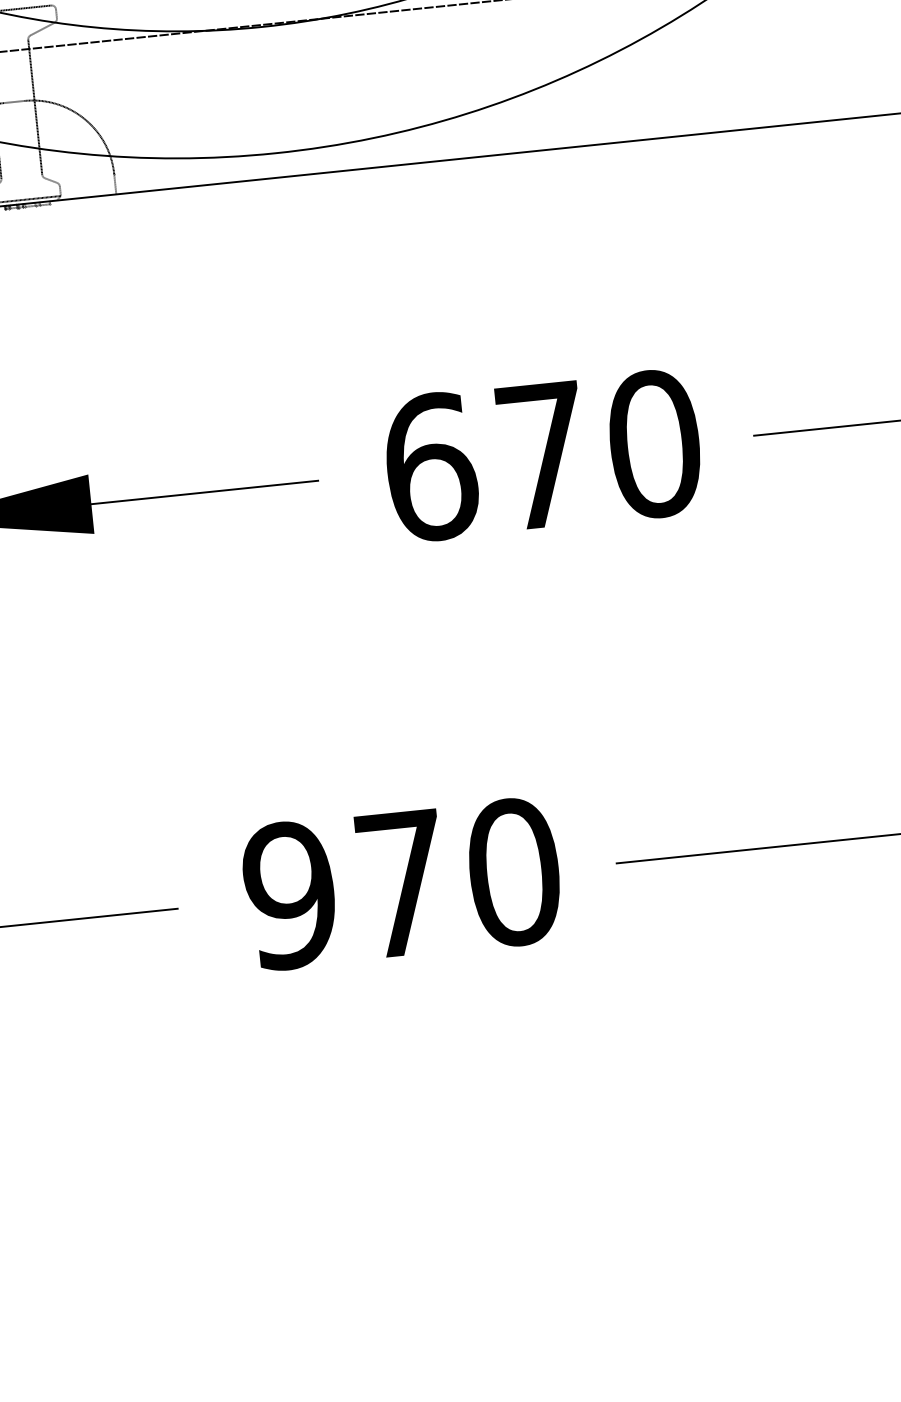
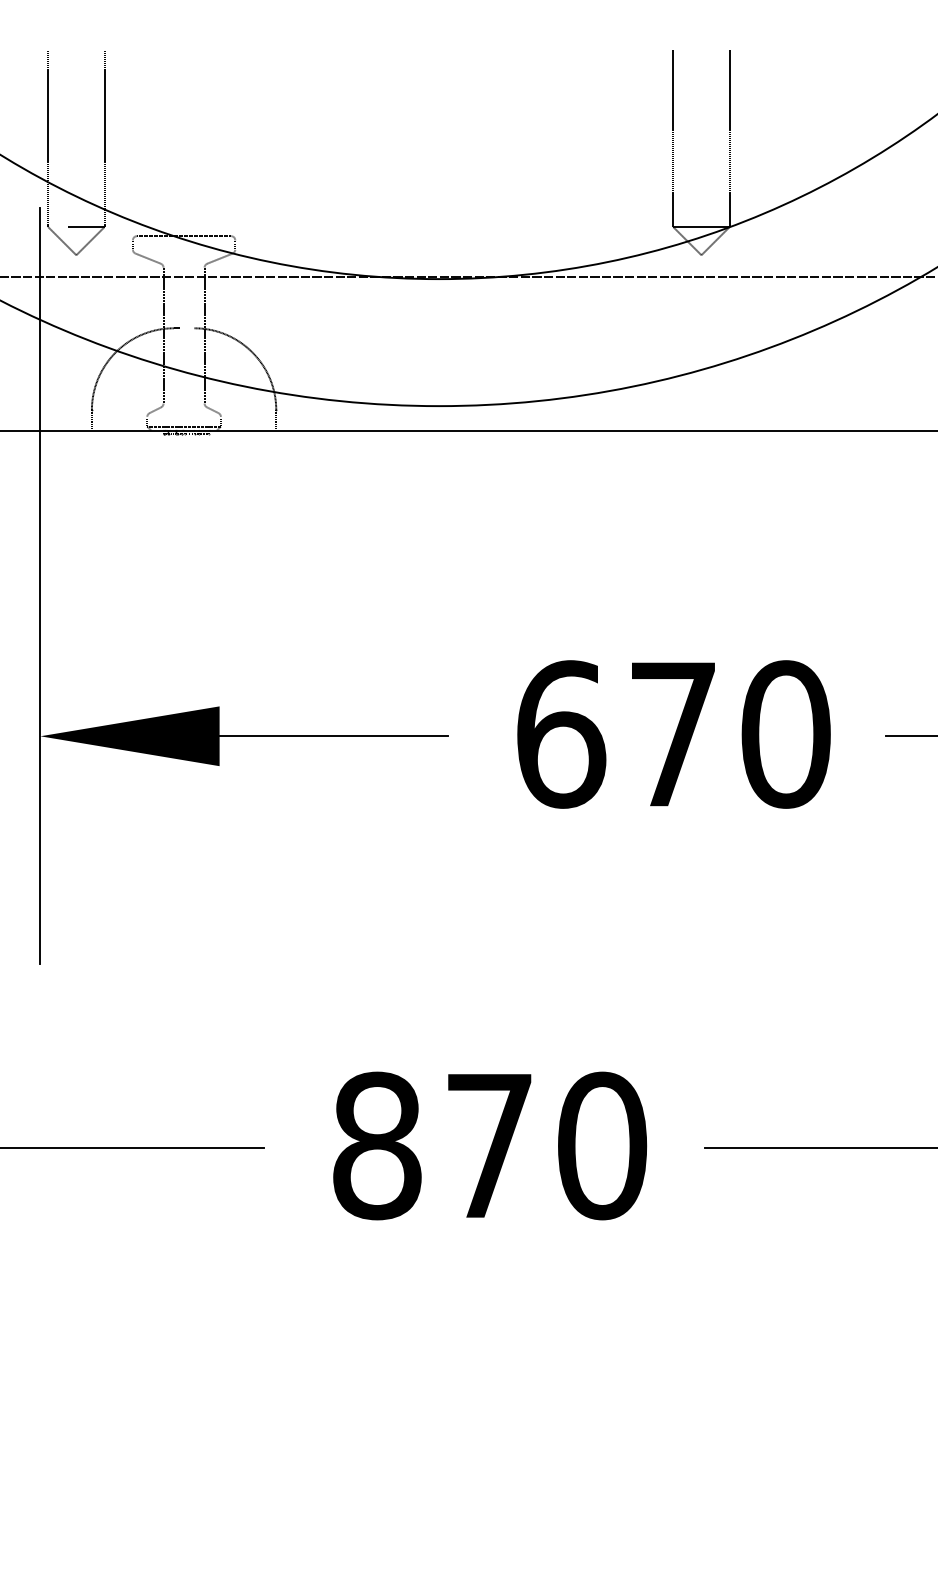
text: (289, 895) -> (376, 1145), 970 -> 870

